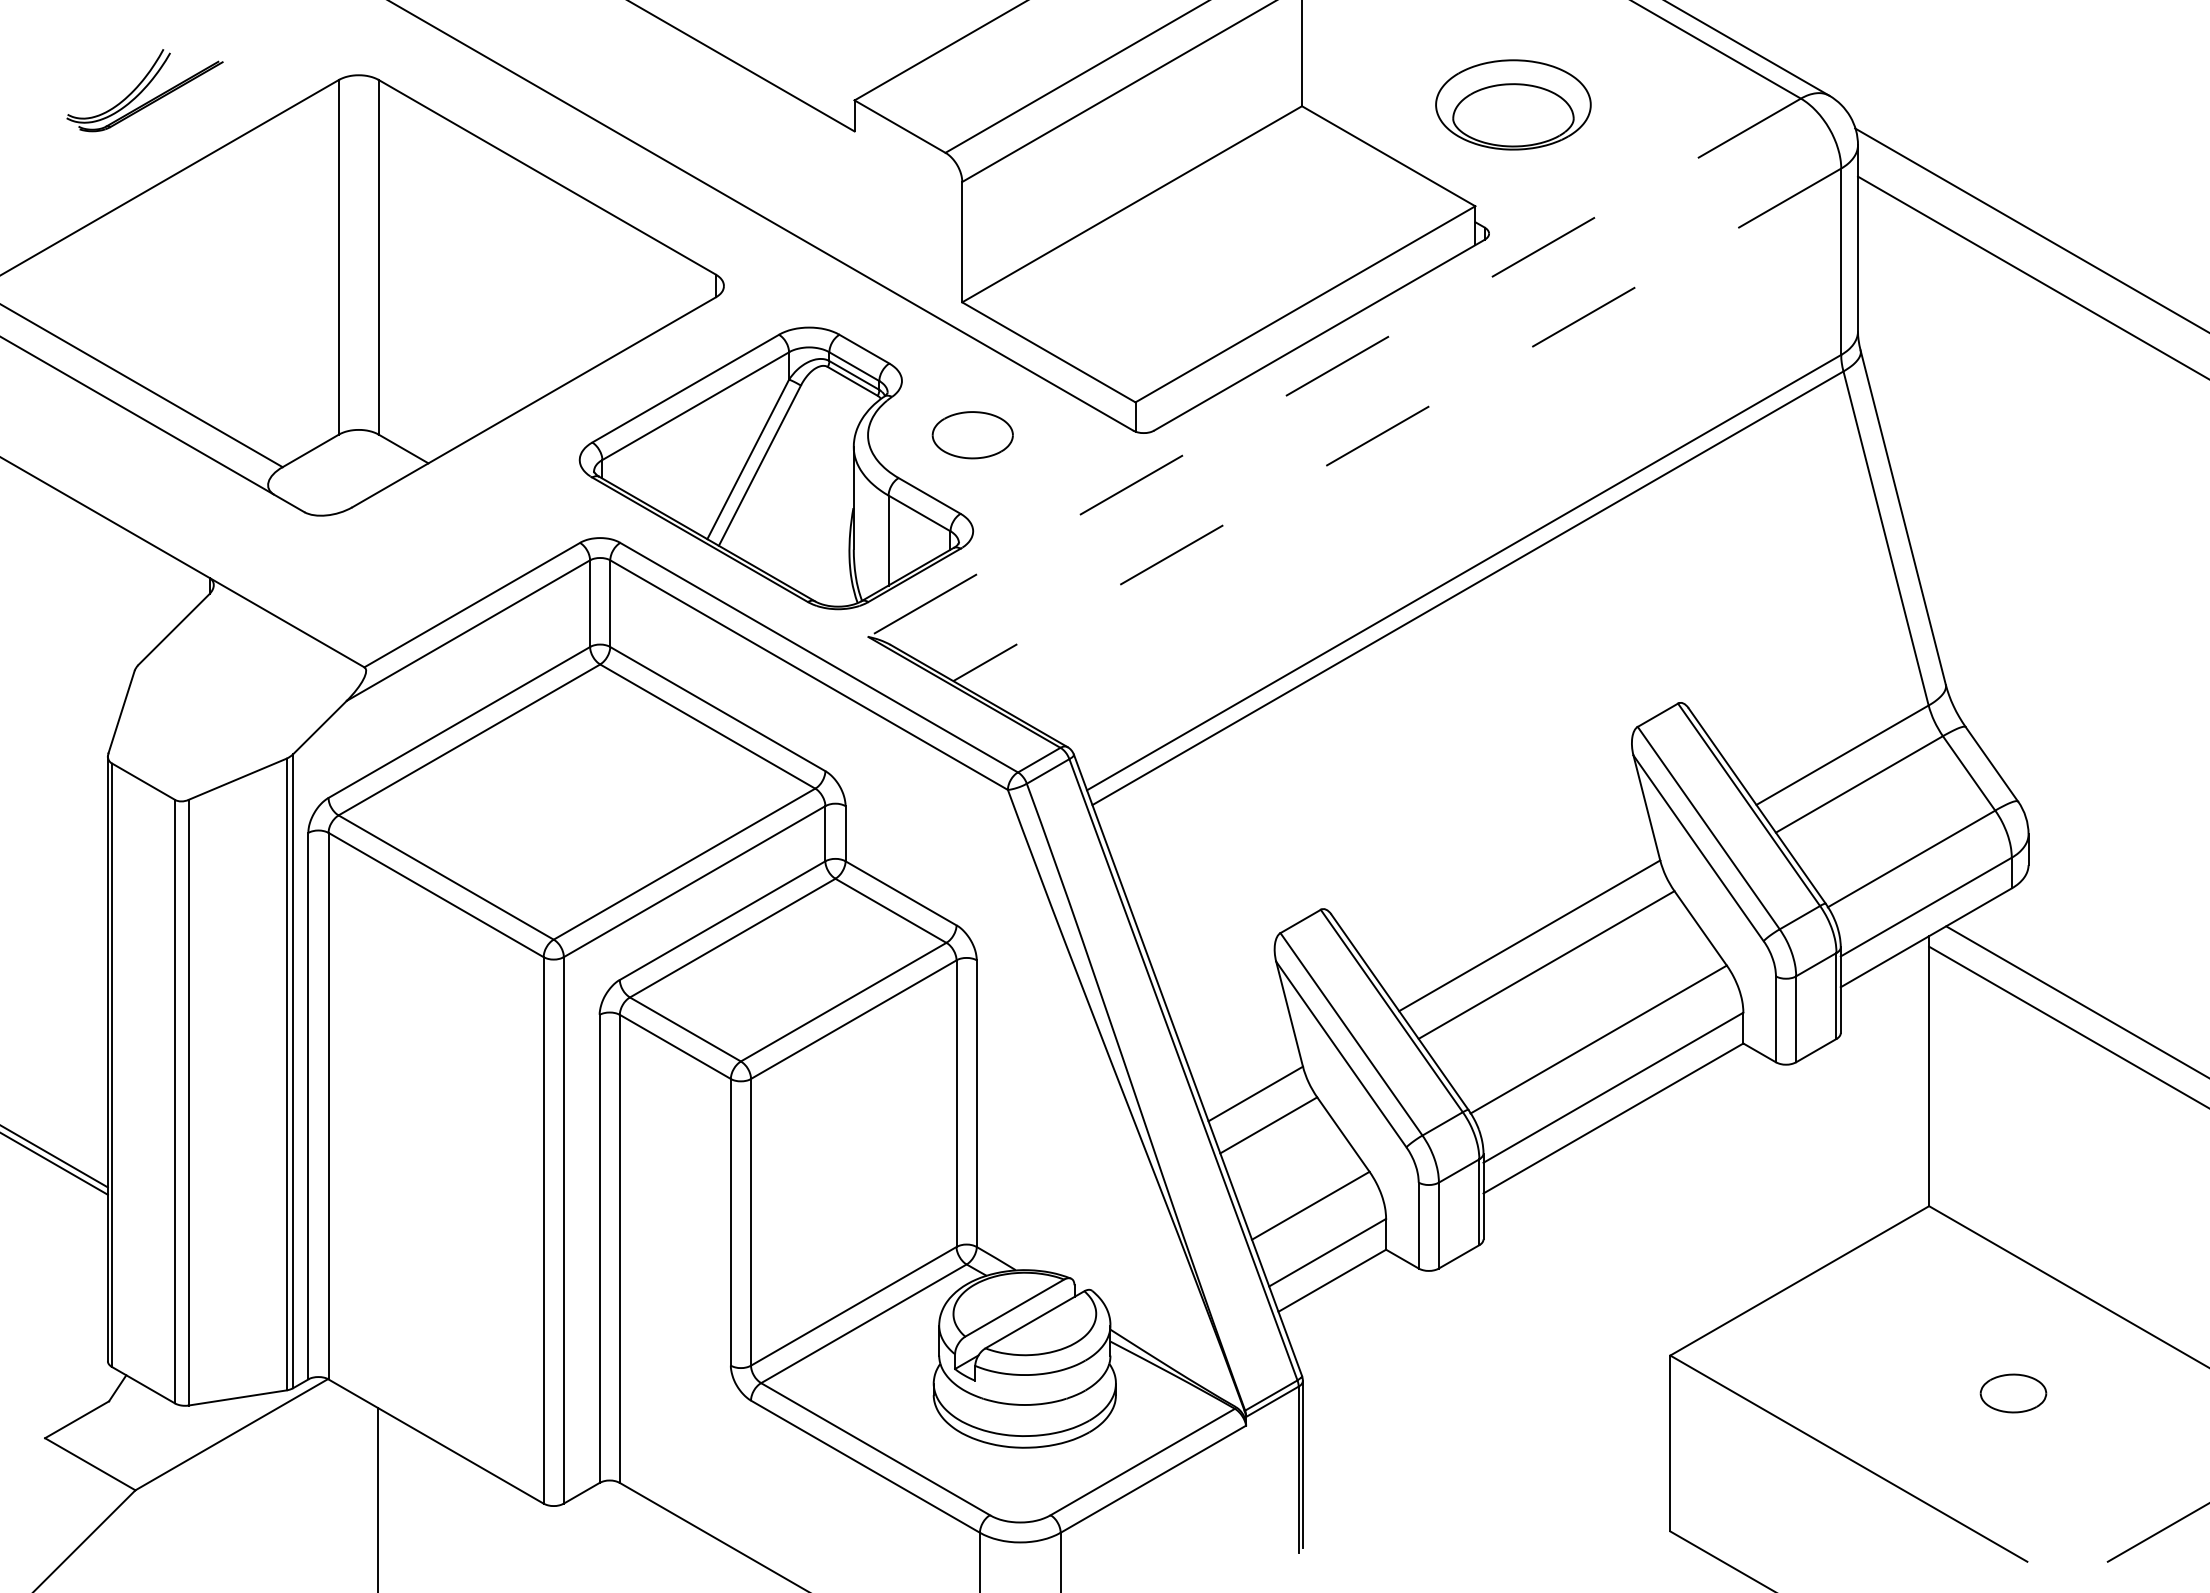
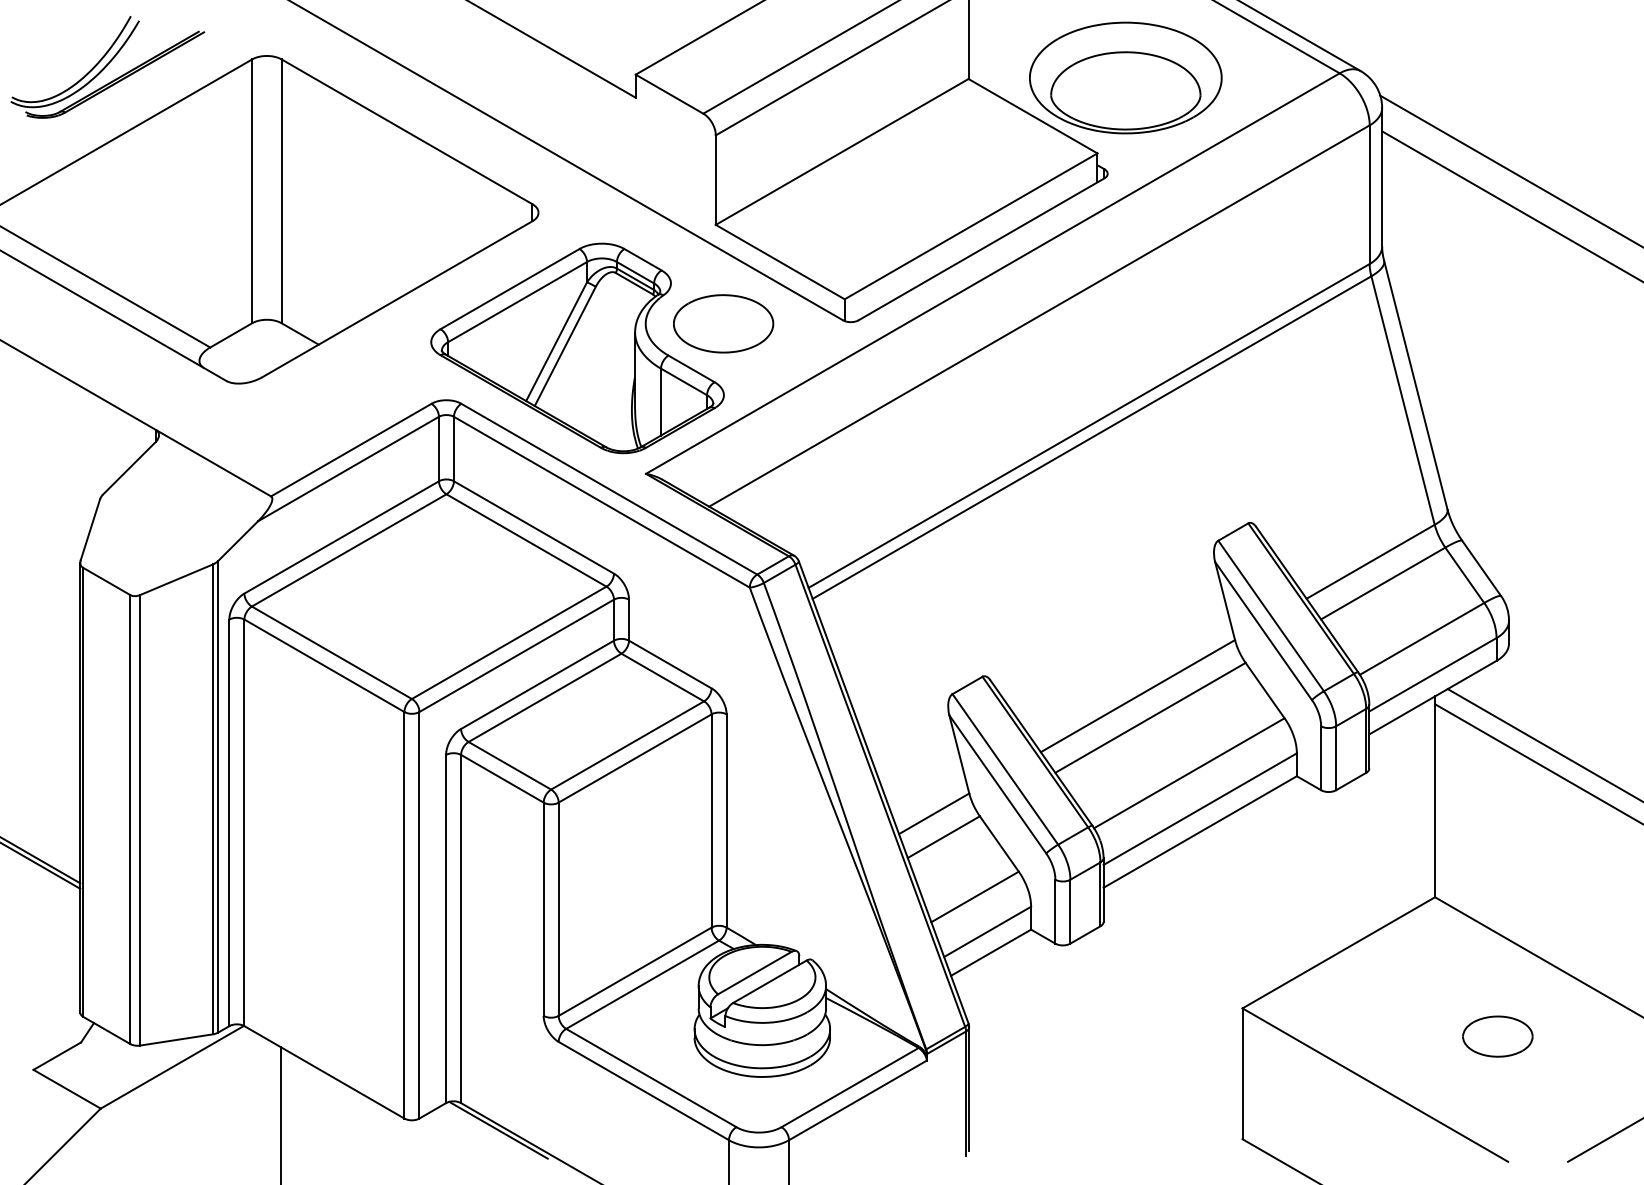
part: (144, 90) -> (107, 67), size x1.67
part: (1513, 104) -> (1125, 77), size x1.67
line: (1334, 368) -> (992, 274), dashed -> solid
line: (1397, 424) -> (1039, 315), dashed -> solid
part: (972, 434) -> (723, 323), size x1.67
part: (2013, 1393) -> (1497, 1036), size x1.43
line: (670, 1519) -> (498, 1130), added

